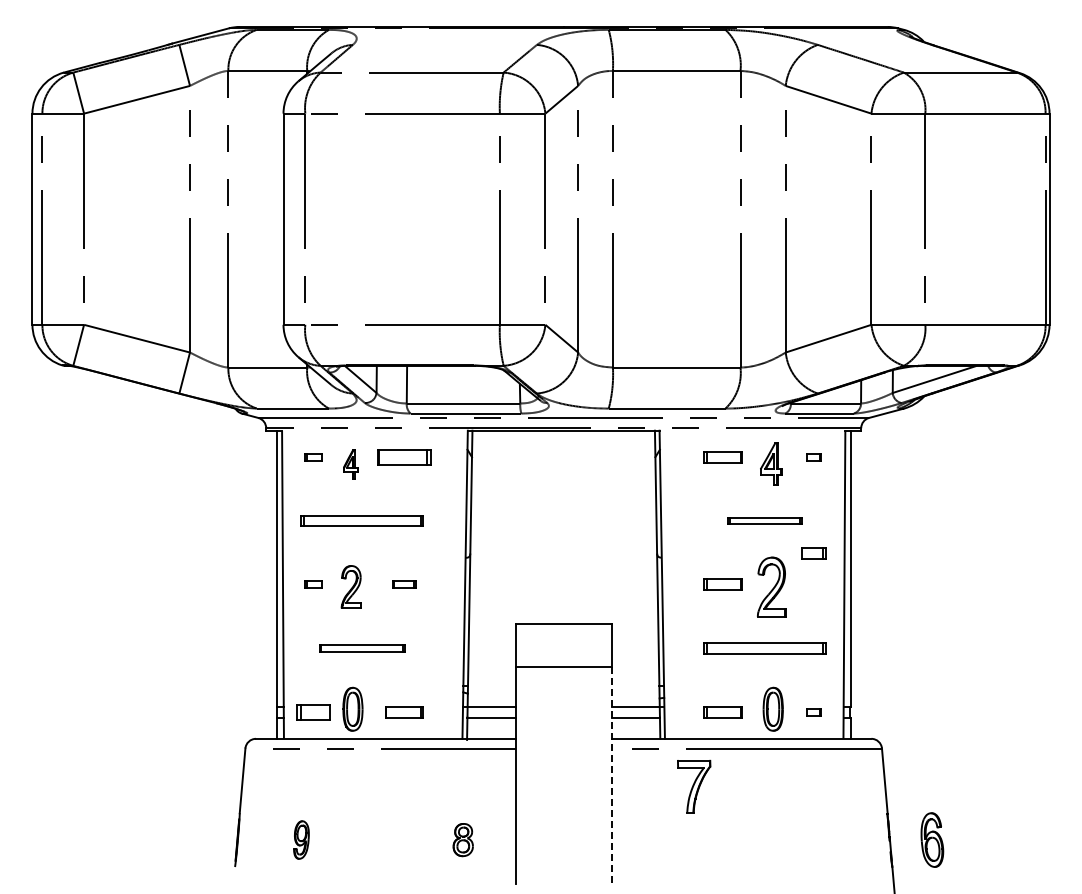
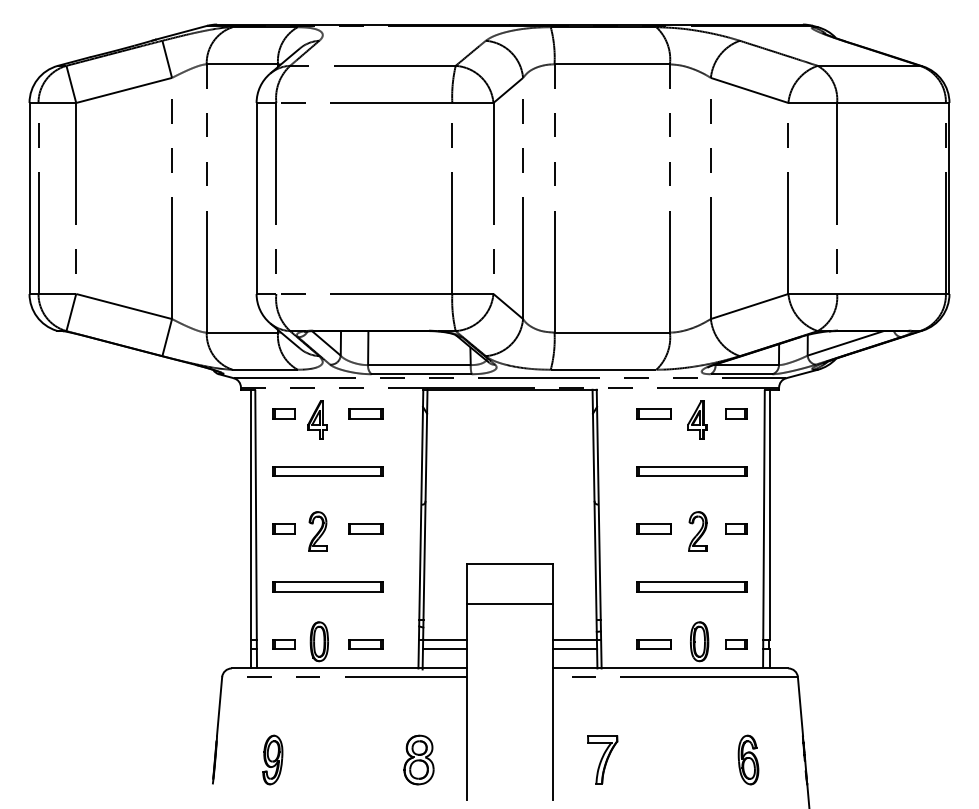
part: (312, 457) -> (282, 413), size x1.43
part: (404, 457) -> (366, 413), size x0.71
part: (813, 457) -> (735, 413), size x1.67
part: (350, 463) -> (317, 419), size x1.43
part: (764, 520) -> (691, 470), size x1.67
part: (813, 553) -> (735, 528), moved
part: (312, 584) -> (282, 528), size x1.43
part: (404, 584) -> (366, 528), size x1.67
part: (771, 586) -> (697, 530), size x0.71
part: (361, 648) -> (327, 586), size x1.43
part: (312, 712) -> (282, 644), size x0.71
part: (813, 712) -> (735, 644), size x1.67
line: (611, 776) -> (553, 702), dashed -> solid
part: (694, 786) -> (603, 759), moved
part: (301, 839) -> (272, 759), size x1.43
part: (463, 839) -> (419, 759), size x1.67
part: (932, 839) -> (748, 759), moved

